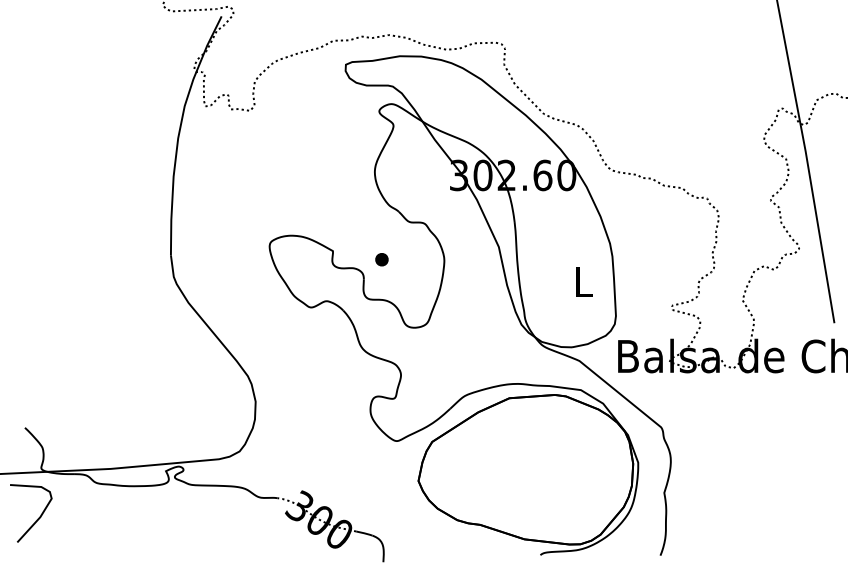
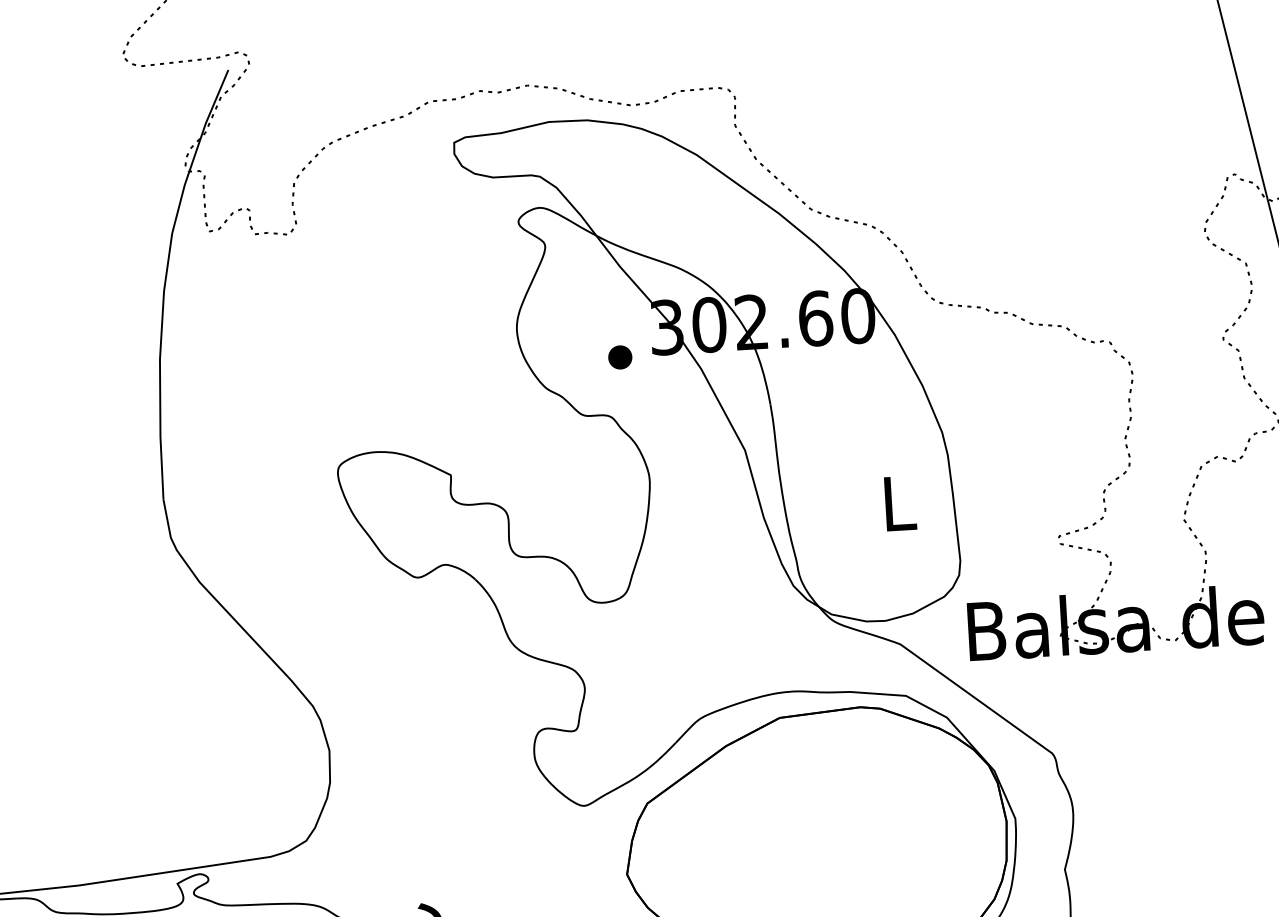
part: (381, 259) -> (619, 357), moved

